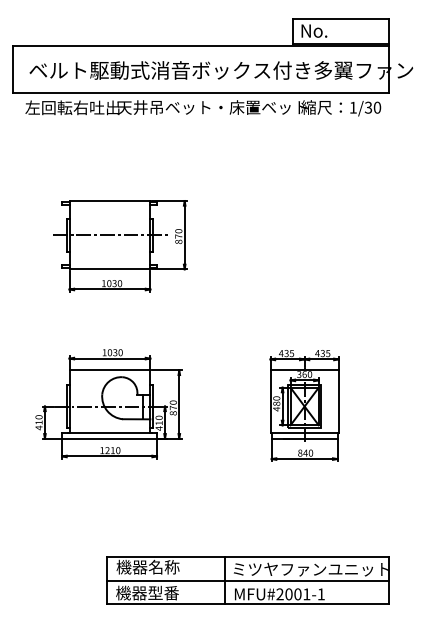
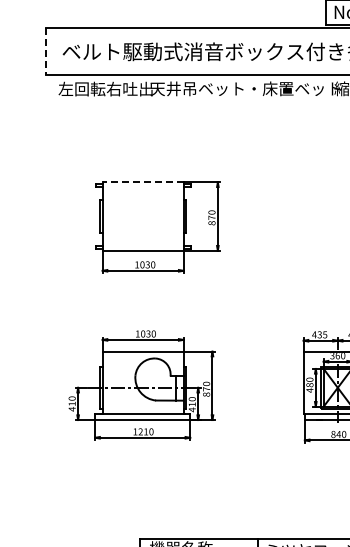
line: (12, 69) -> (45, 50), solid -> dashed
line: (109, 201) -> (142, 182), solid -> dashed
line: (109, 235) -> (142, 216), removed

